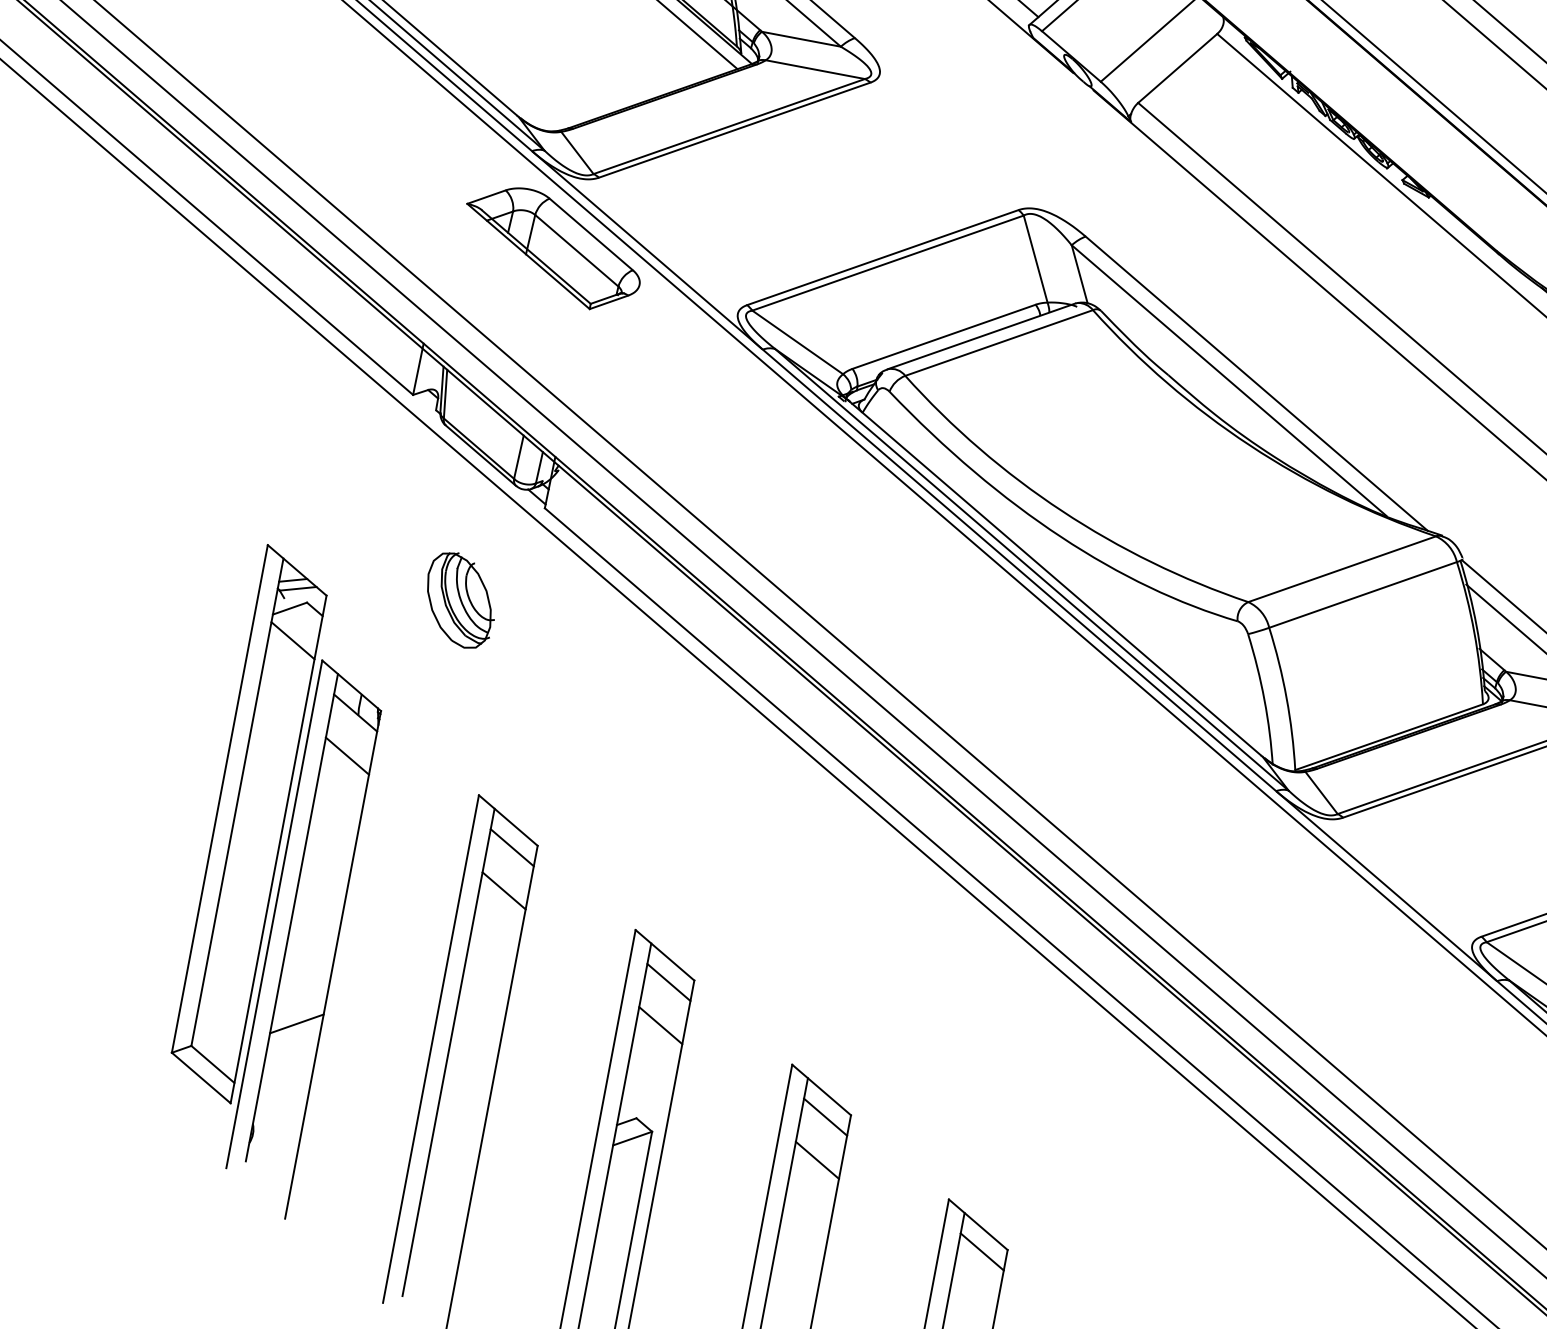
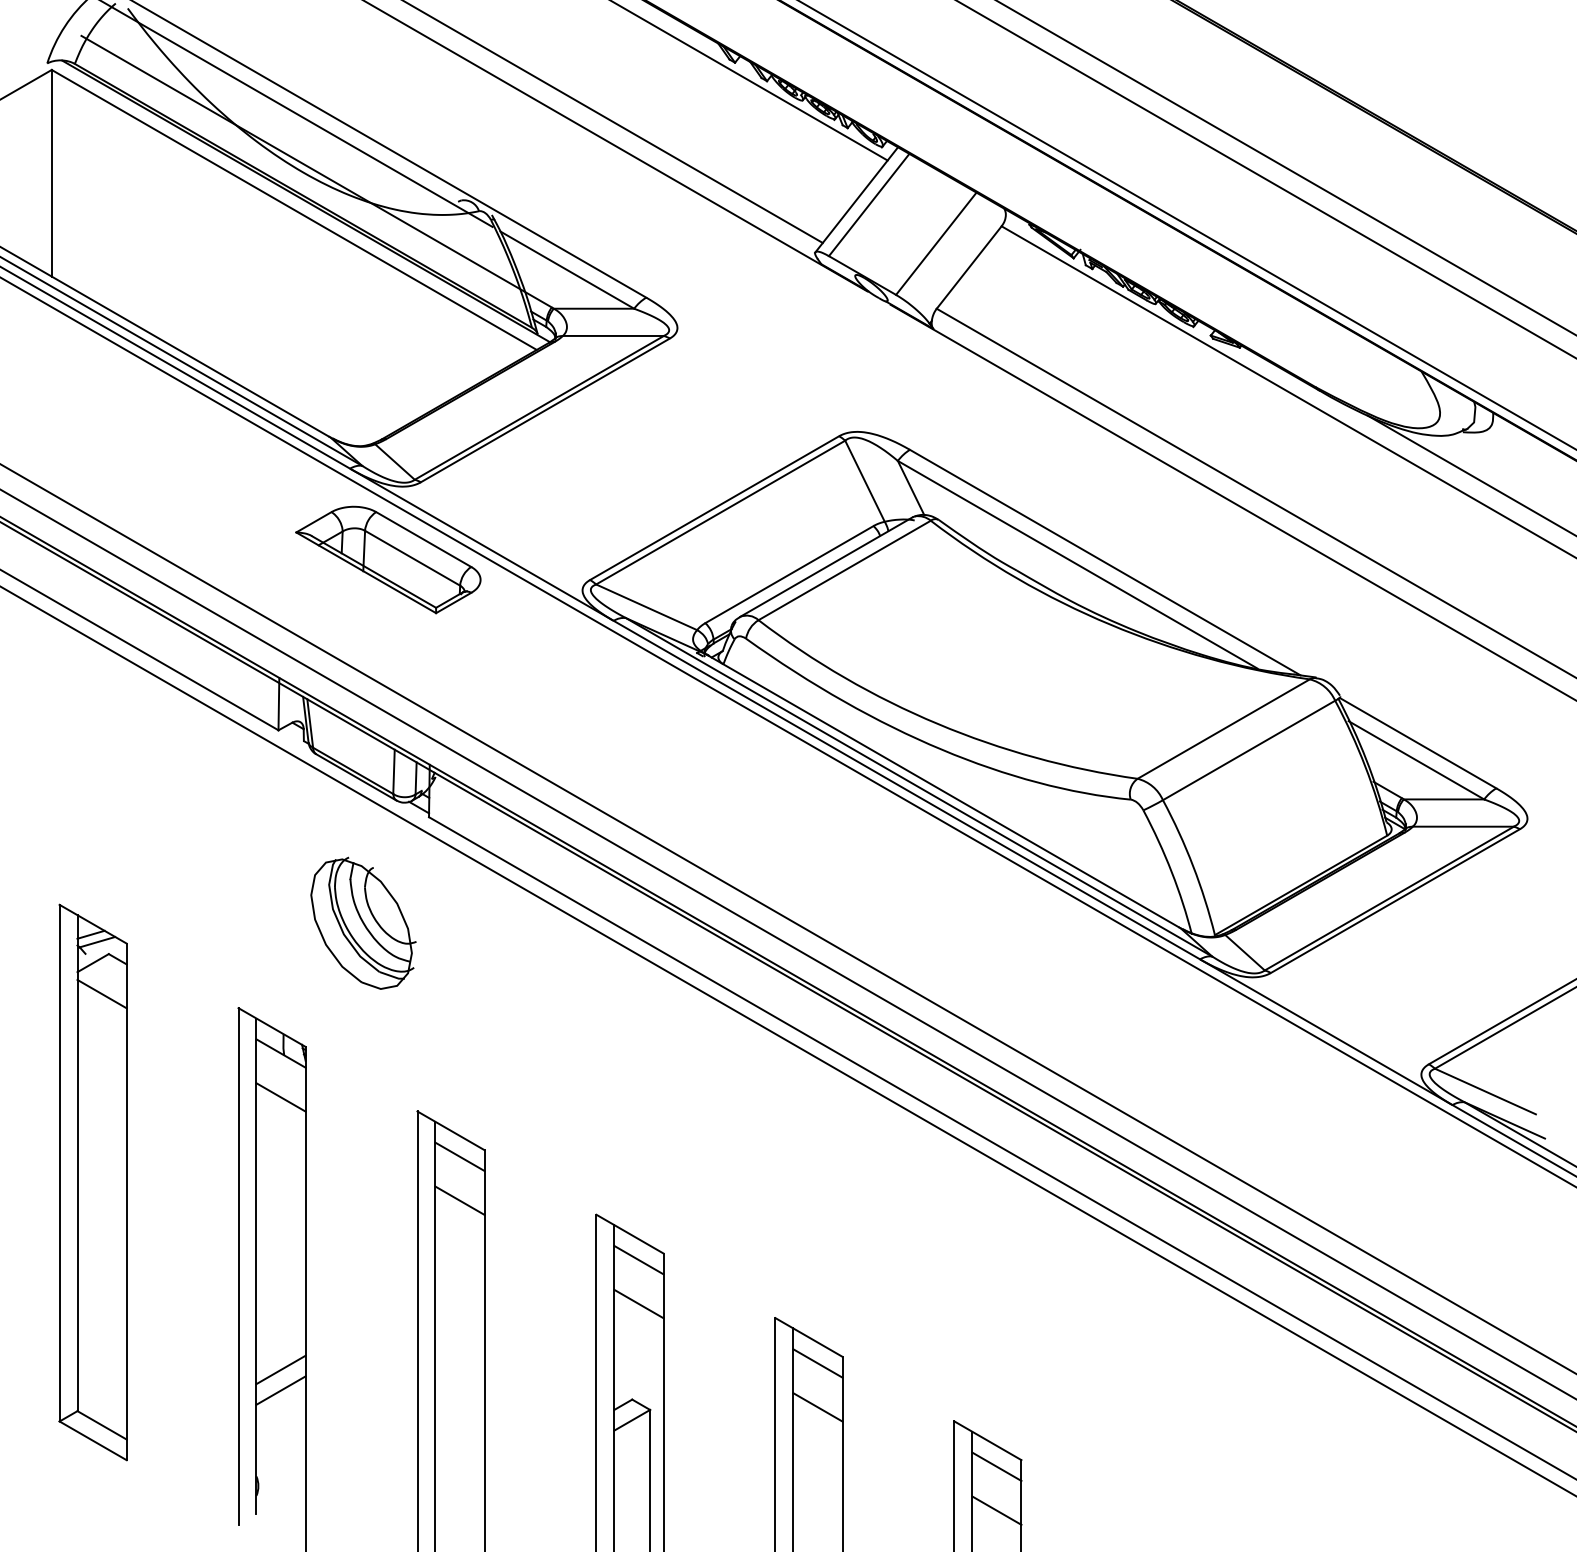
part: (460, 599) -> (363, 922), size x1.43
part: (248, 824) -> (92, 1182), moved
line: (292, 1044) -> (280, 1390), added
line: (973, 1294) -> (996, 1510), added

